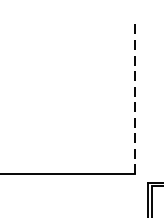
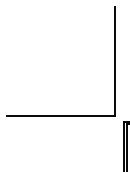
line: (134, 96) -> (114, 60), dashed -> solid

